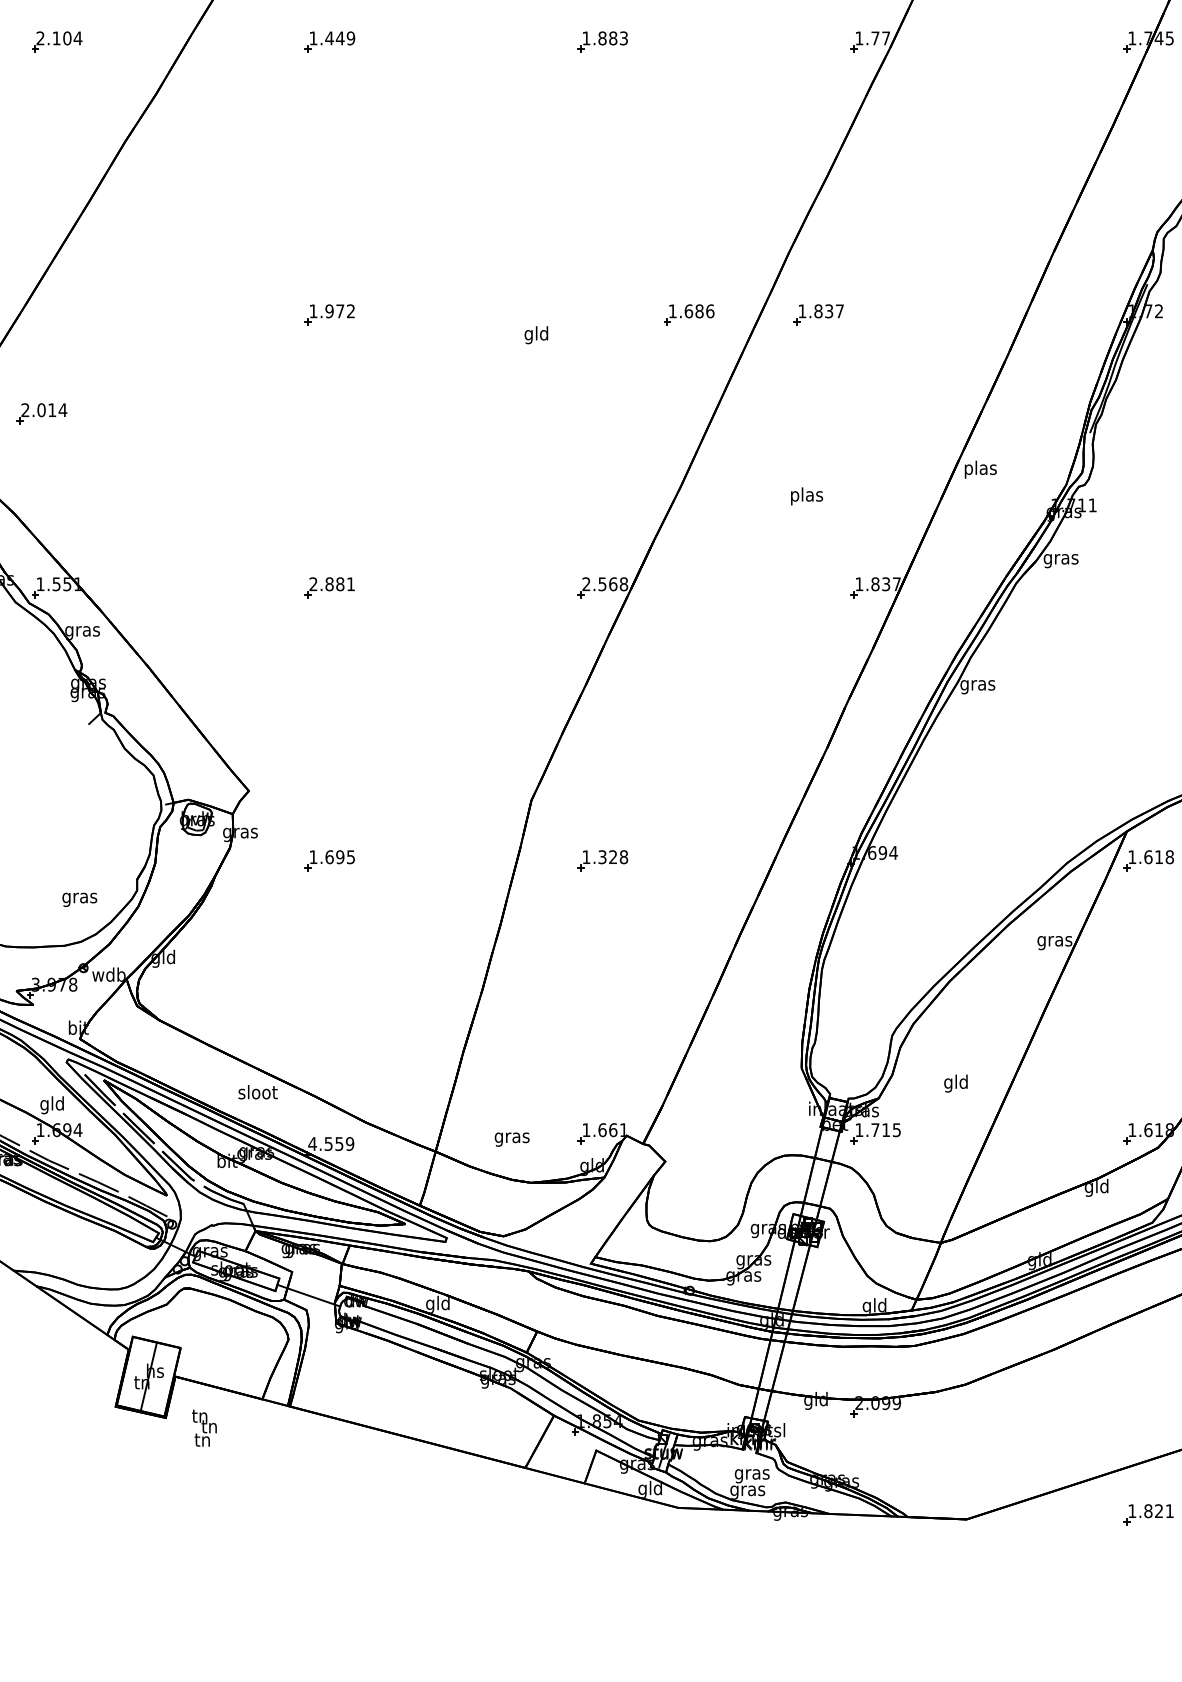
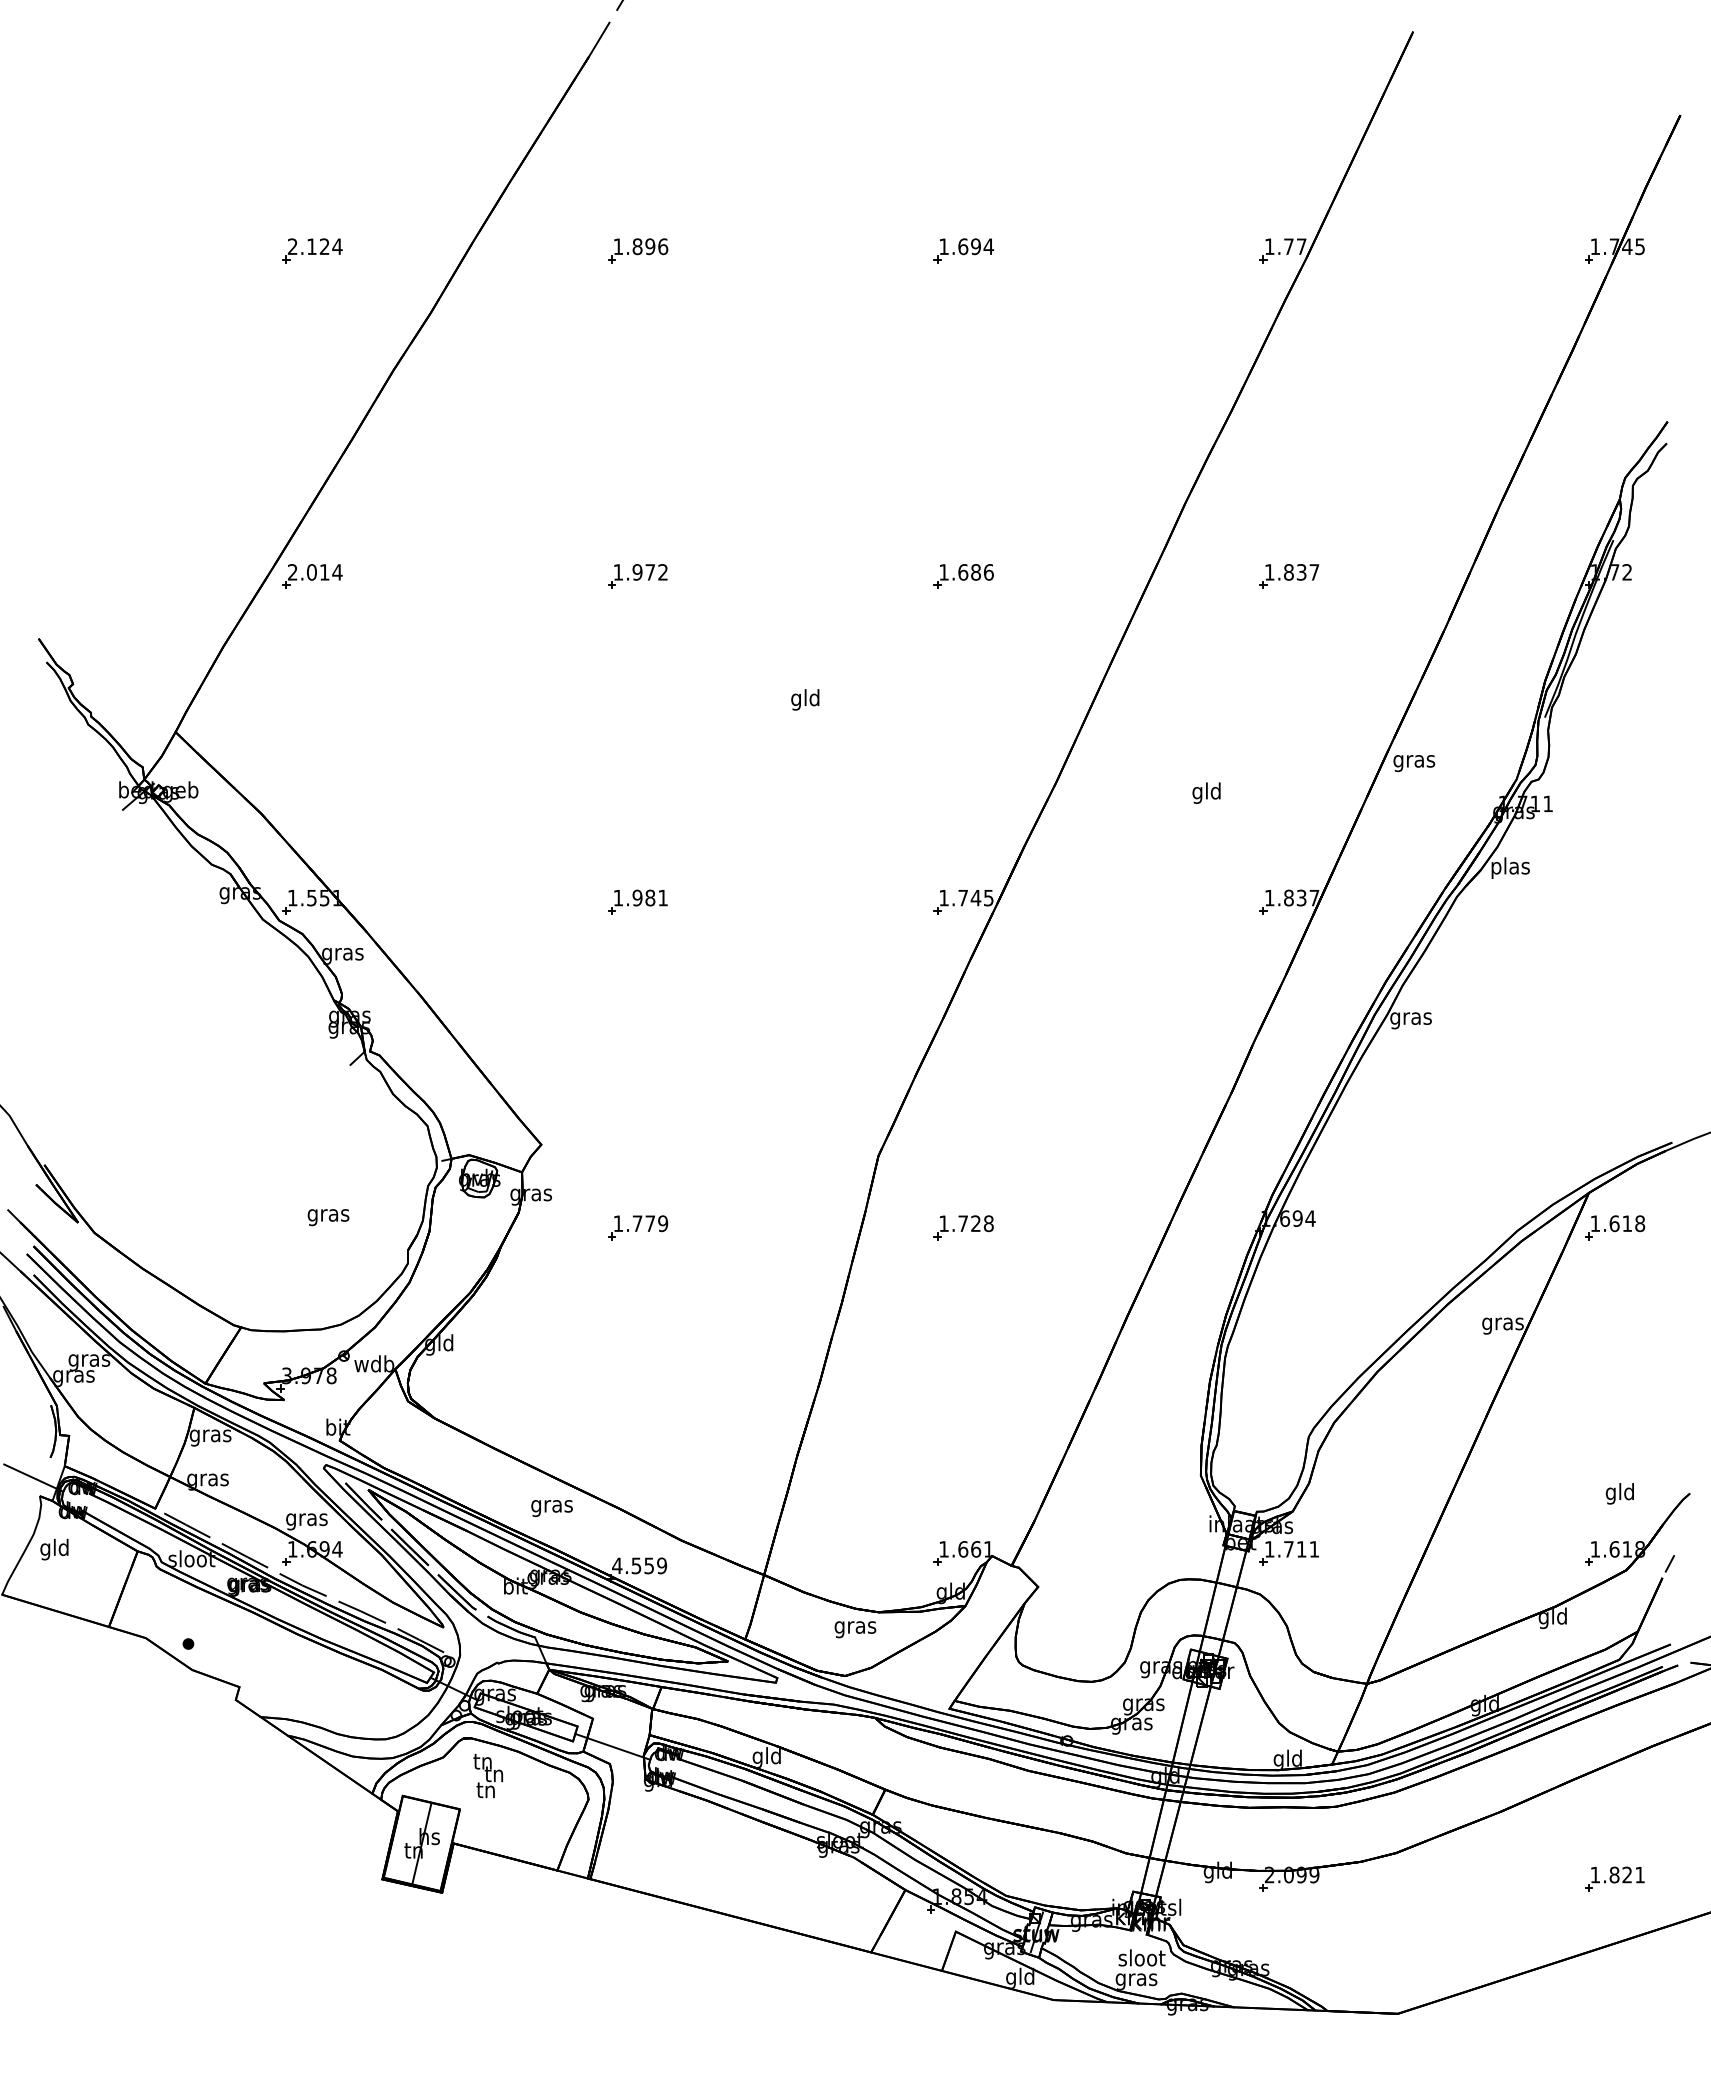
text: (67, 38) -> (324, 246), 2.104 -> 2.124
text: (340, 38) -> (650, 246), 1.449 -> 1.896
text: (613, 38) -> (976, 246), 1.883 -> 1.694
part: (689, 314) -> (963, 576), moved
part: (818, 314) -> (1289, 576), moved
text: (536, 334) -> (805, 699), moved
part: (42, 413) -> (312, 576), moved
text: (980, 469) -> (1414, 761), plas -> gras
text: (807, 495) -> (1207, 792), plas -> gld
text: (1061, 558) -> (1510, 867), gras -> plas
text: (321, 583) -> (627, 897), 2.881 -> 1.981
text: (605, 583) -> (966, 897), 2.568 -> 1.745
text: (340, 857) -> (650, 1223), 1.695 -> 1.779
text: (601, 857) -> (962, 1223), 1.328 -> 1.728
text: (79, 899) -> (328, 1217), moved
text: (955, 1083) -> (1619, 1493), moved
text: (257, 1094) -> (551, 1506), sloot -> gras
text: (52, 1105) -> (306, 1519), gld -> gras
text: (896, 1130) -> (1314, 1549), 1.715 -> 1.711
text: (512, 1139) -> (855, 1629), moved
text: (203, 1427) -> (487, 1775), moved
text: (751, 1473) -> (1141, 1959), gras -> sloot
part: (1148, 1514) -> (1614, 1878), moved

